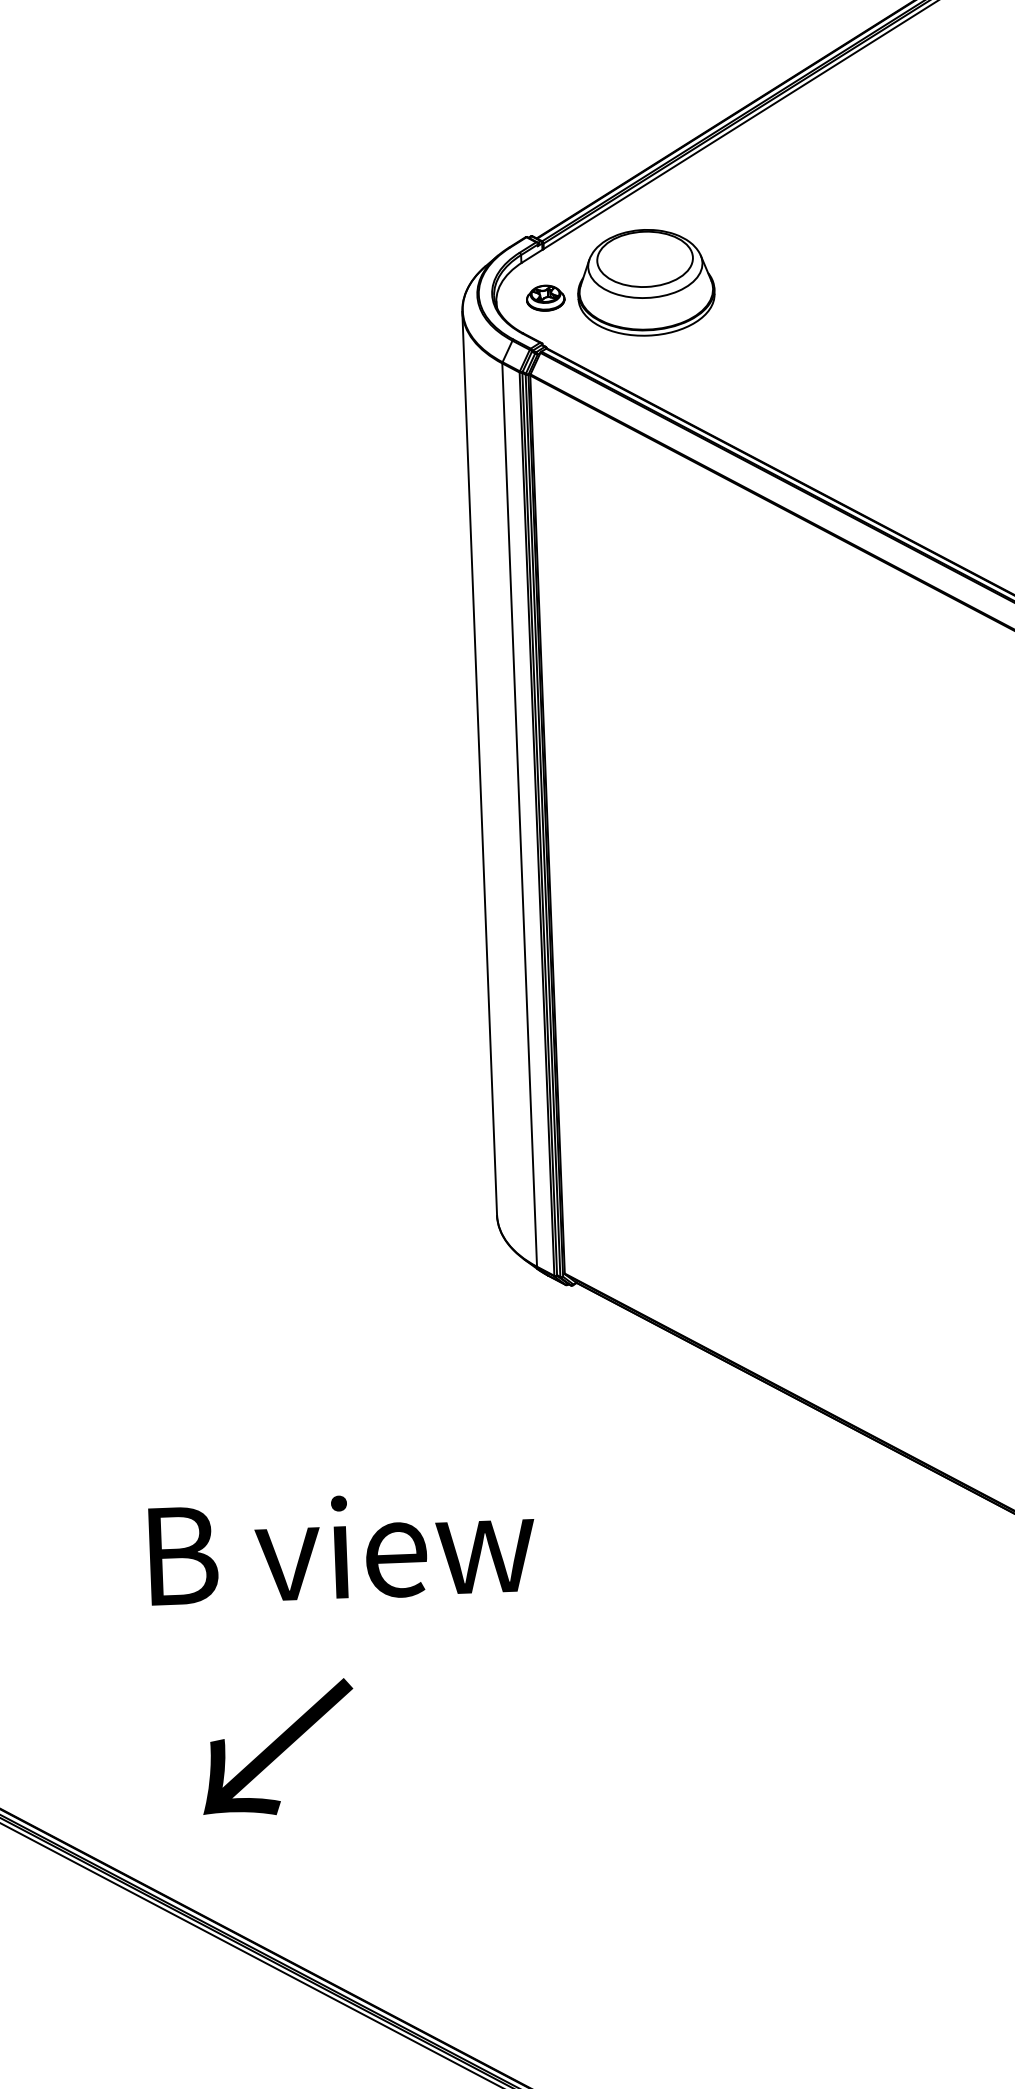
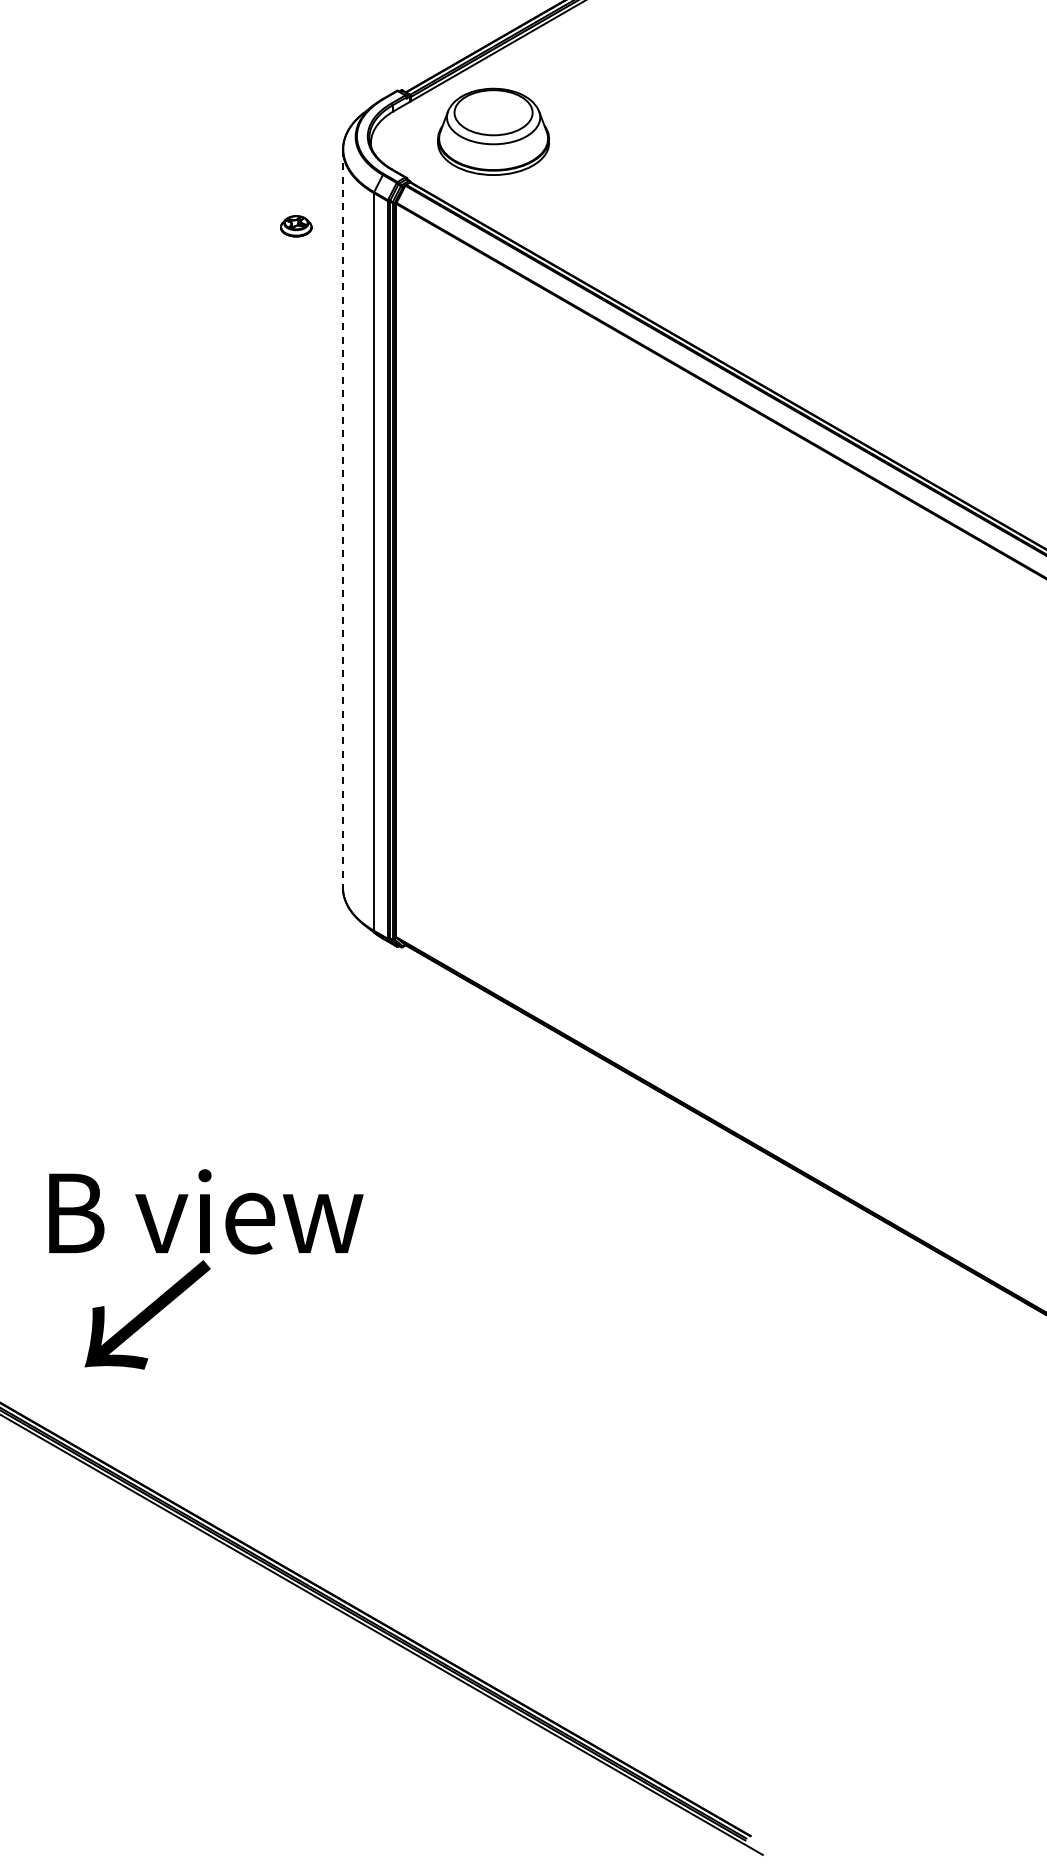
part: (545, 298) -> (296, 226), moved
line: (479, 763) -> (342, 518), solid -> dashed
text: (342, 1547) -> (206, 1211), moved

